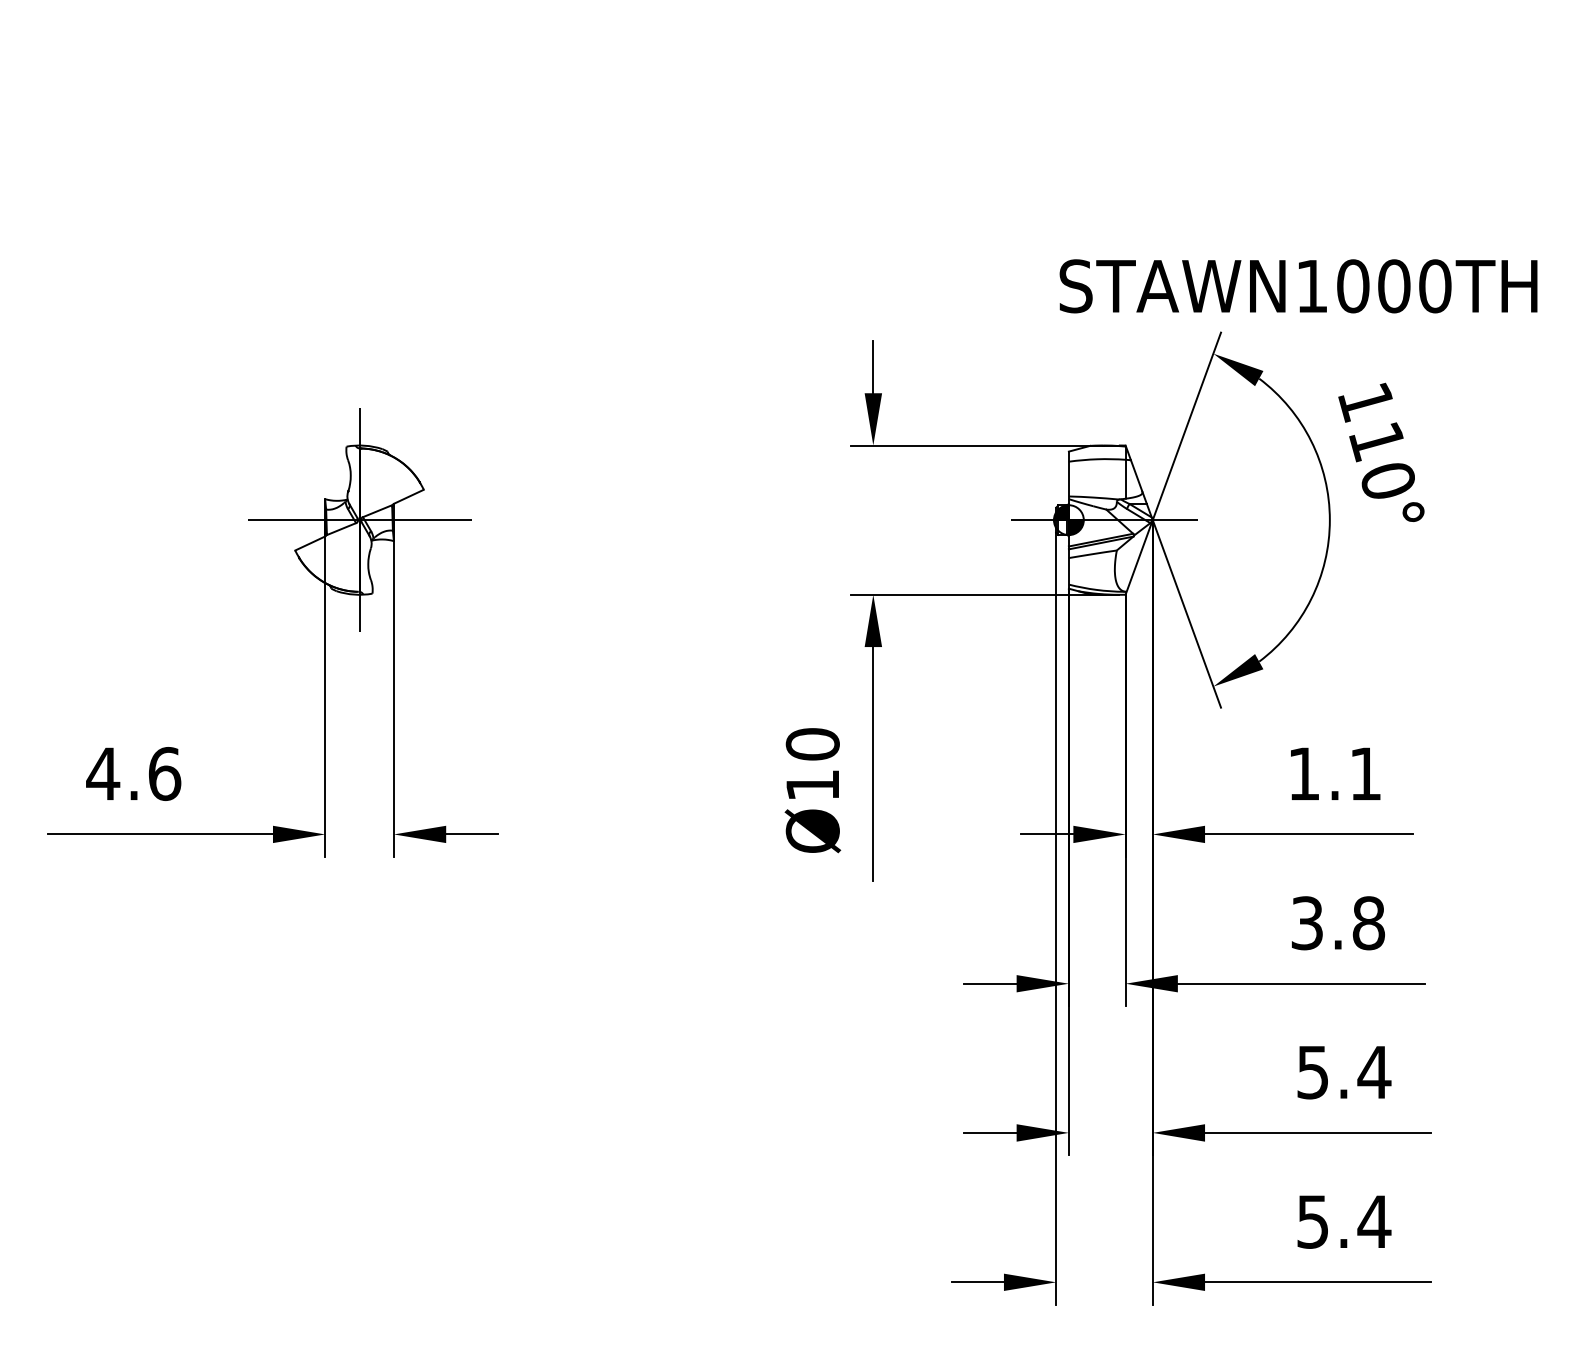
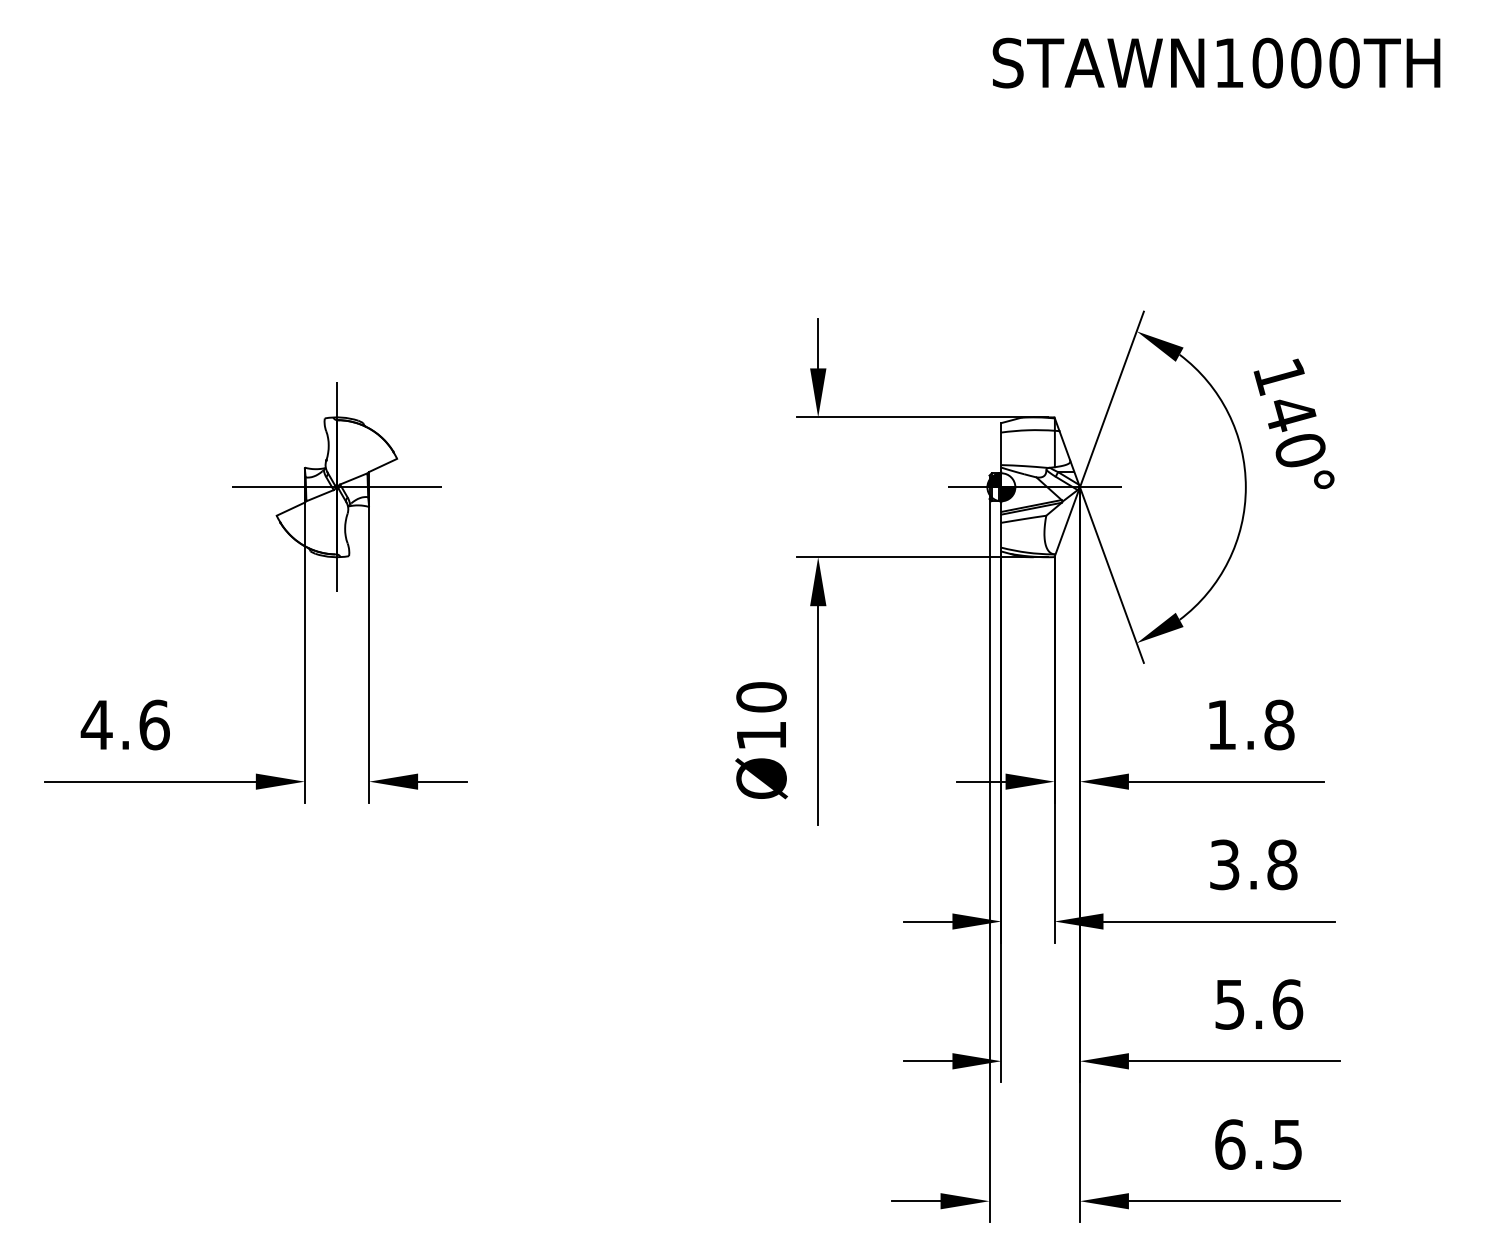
text: (1298, 286) -> (1216, 63), moved
text: (1377, 442) -> (1290, 414), 110° -> 140°
text: (1365, 774) -> (1279, 725), 1.1 -> 1.8
text: (1374, 1072) -> (1287, 1004), 5.4 -> 5.6
text: (1344, 1221) -> (1259, 1144), 5.4 -> 6.5

